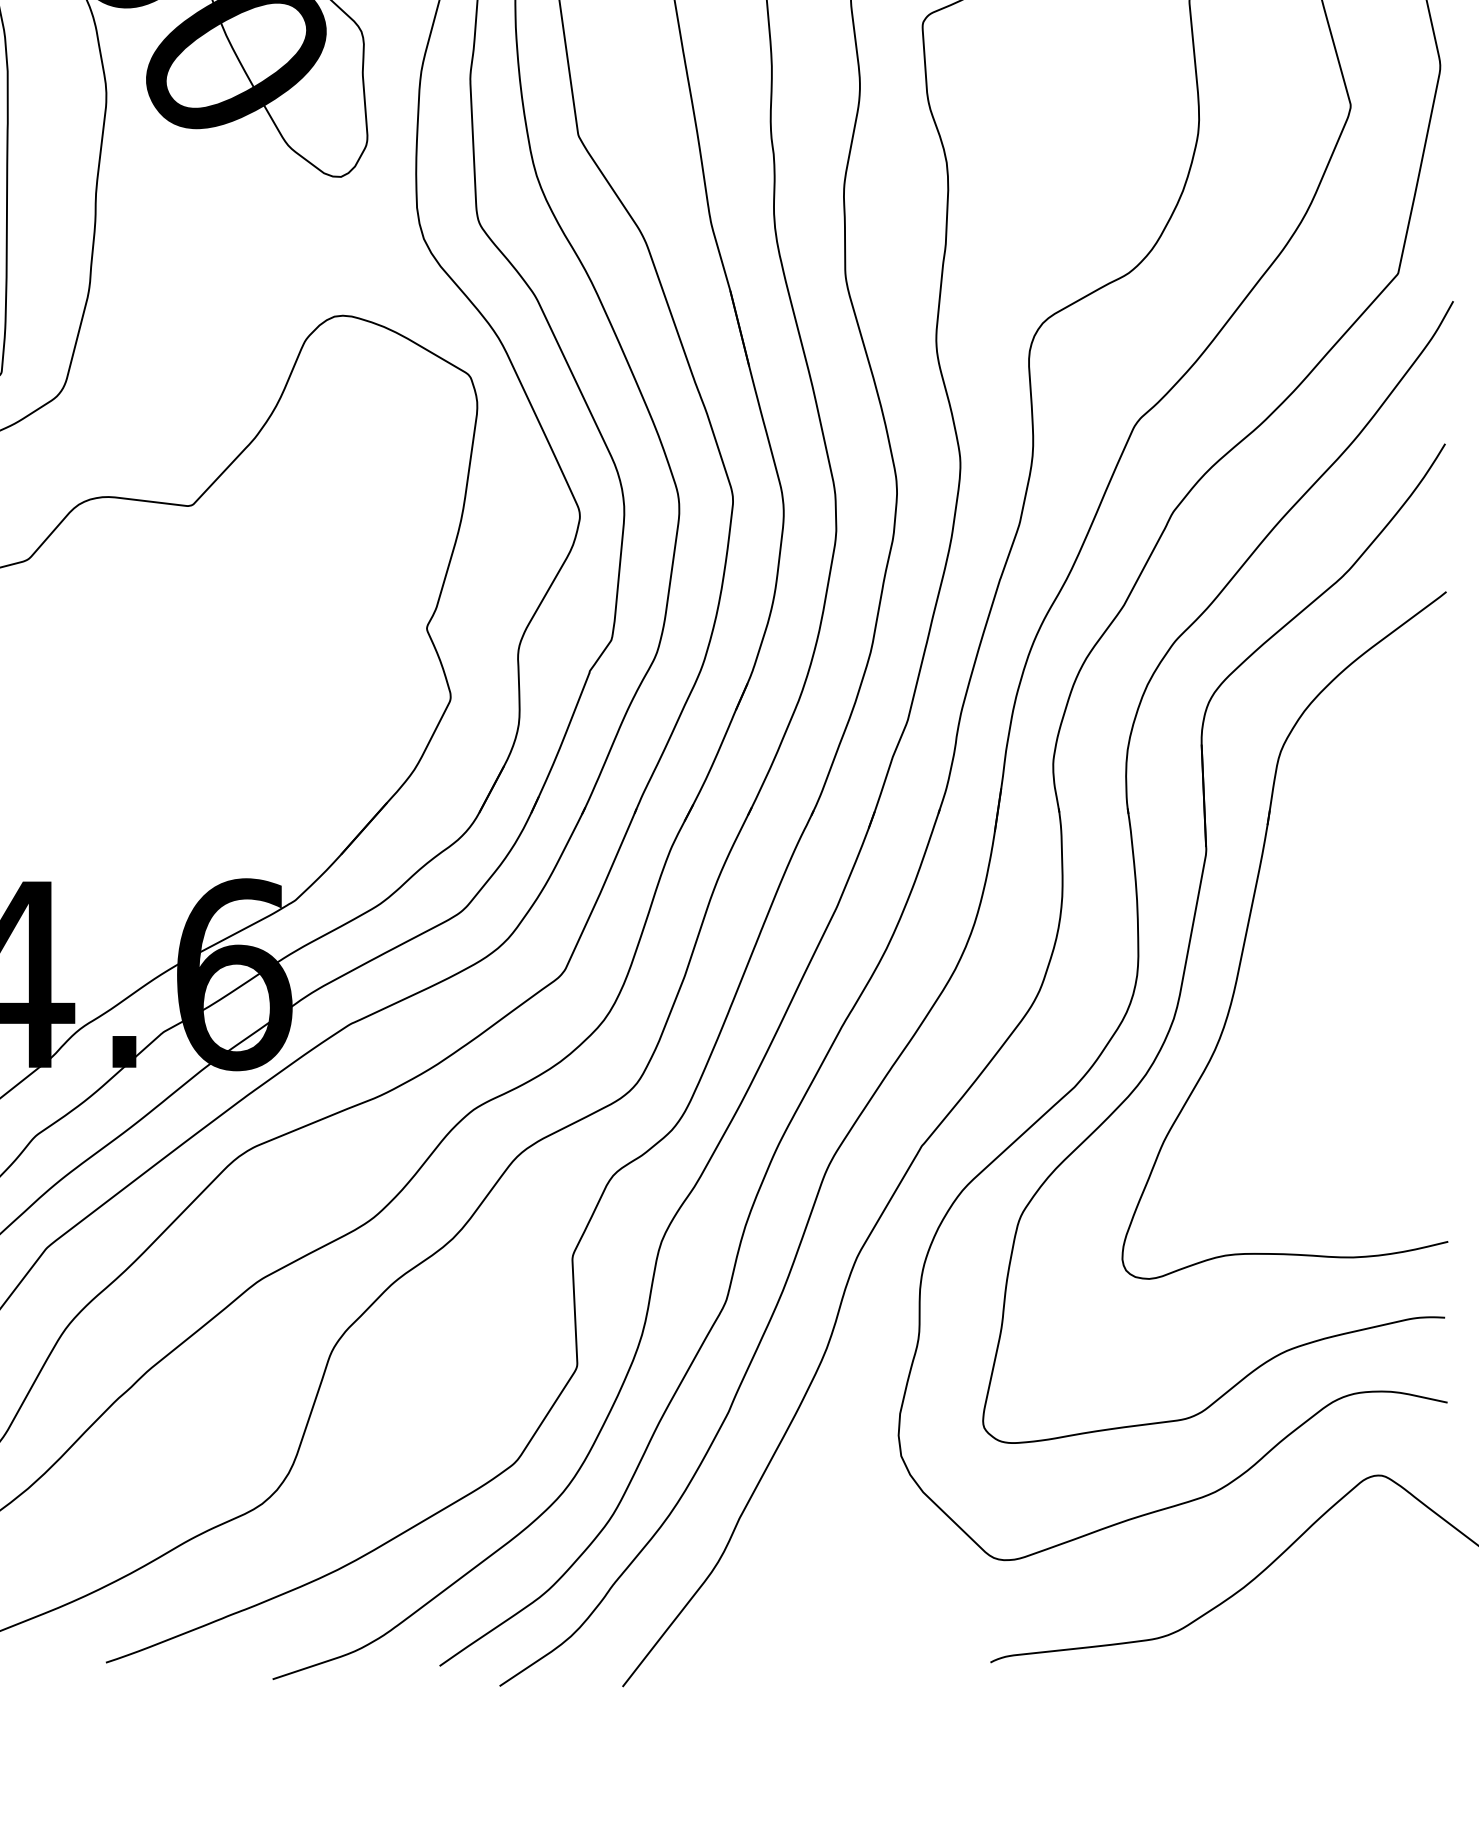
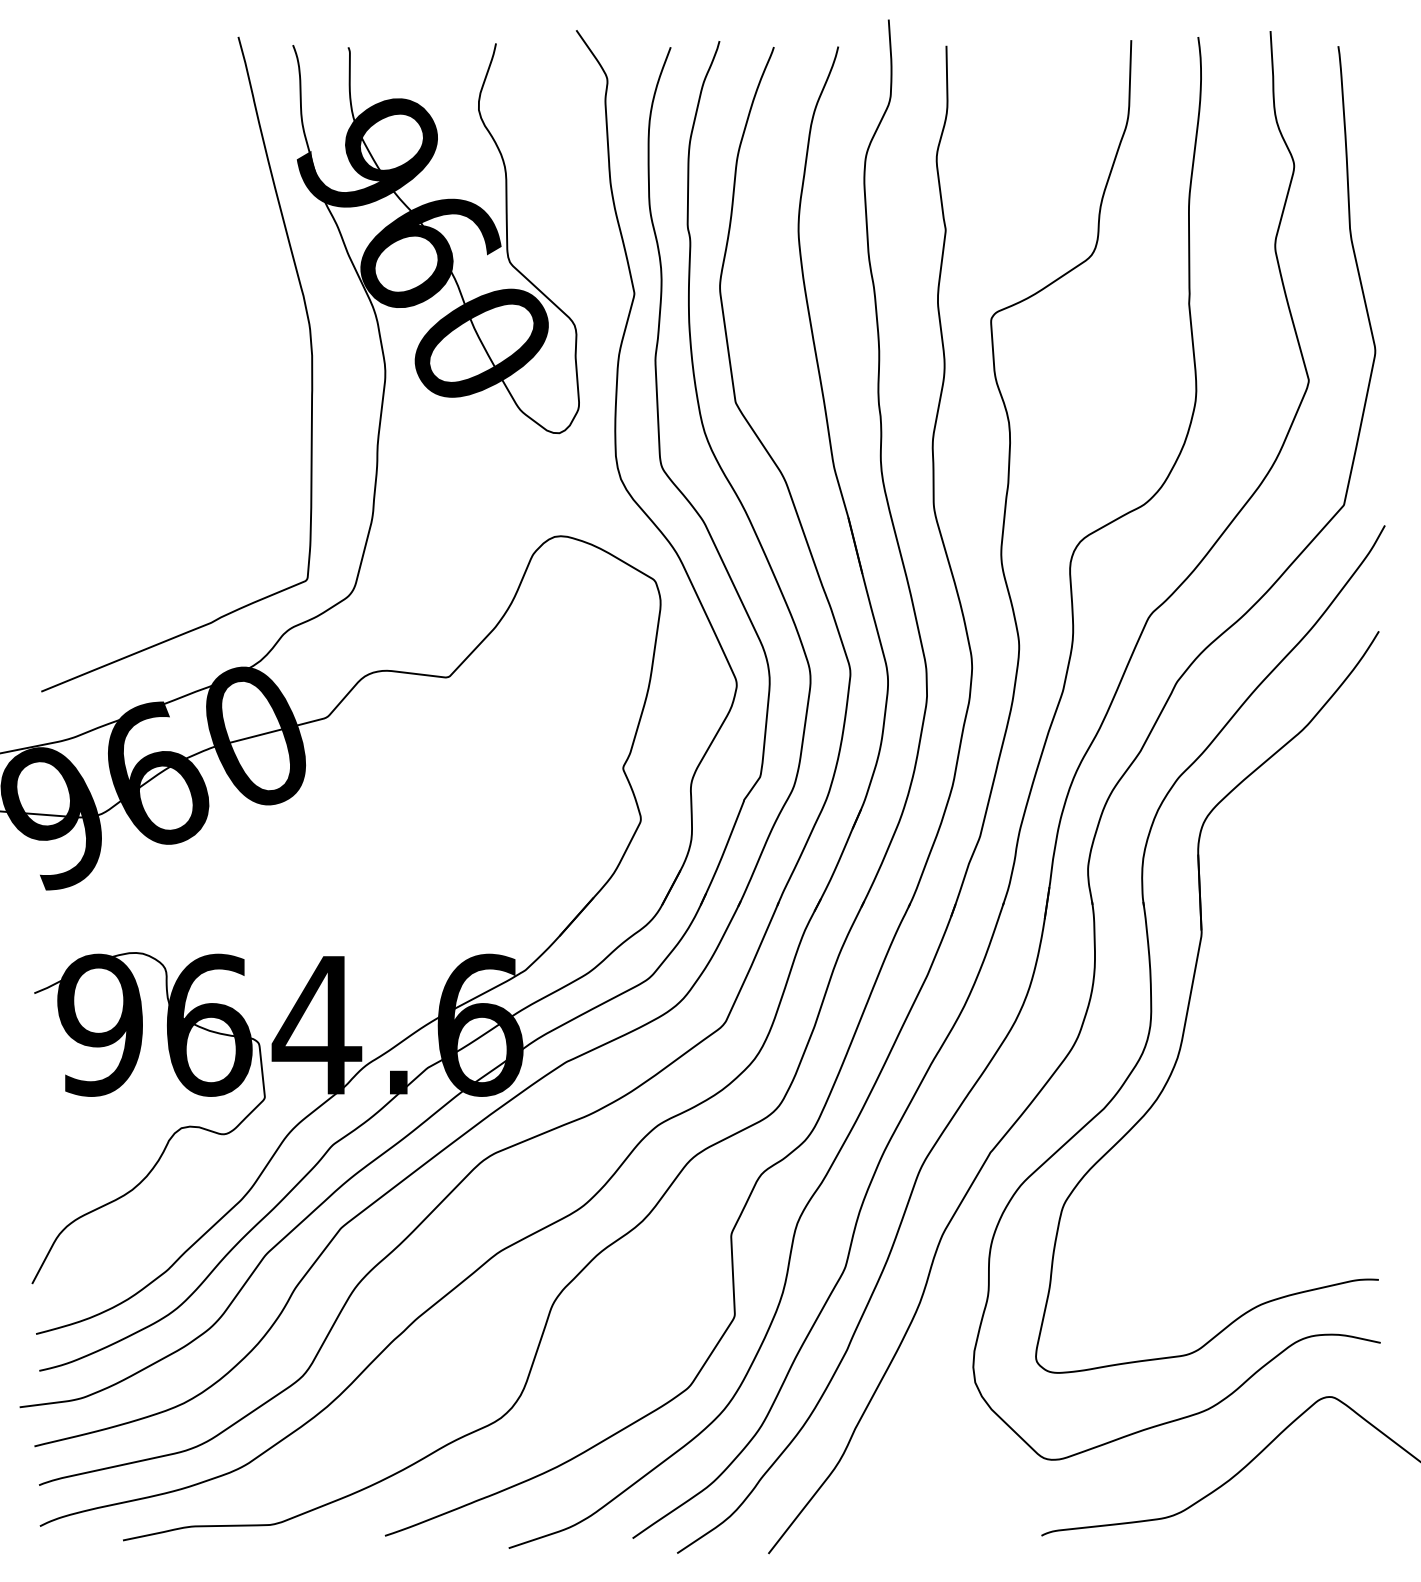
part: (1249, 927) -> (1233, 990), removed

